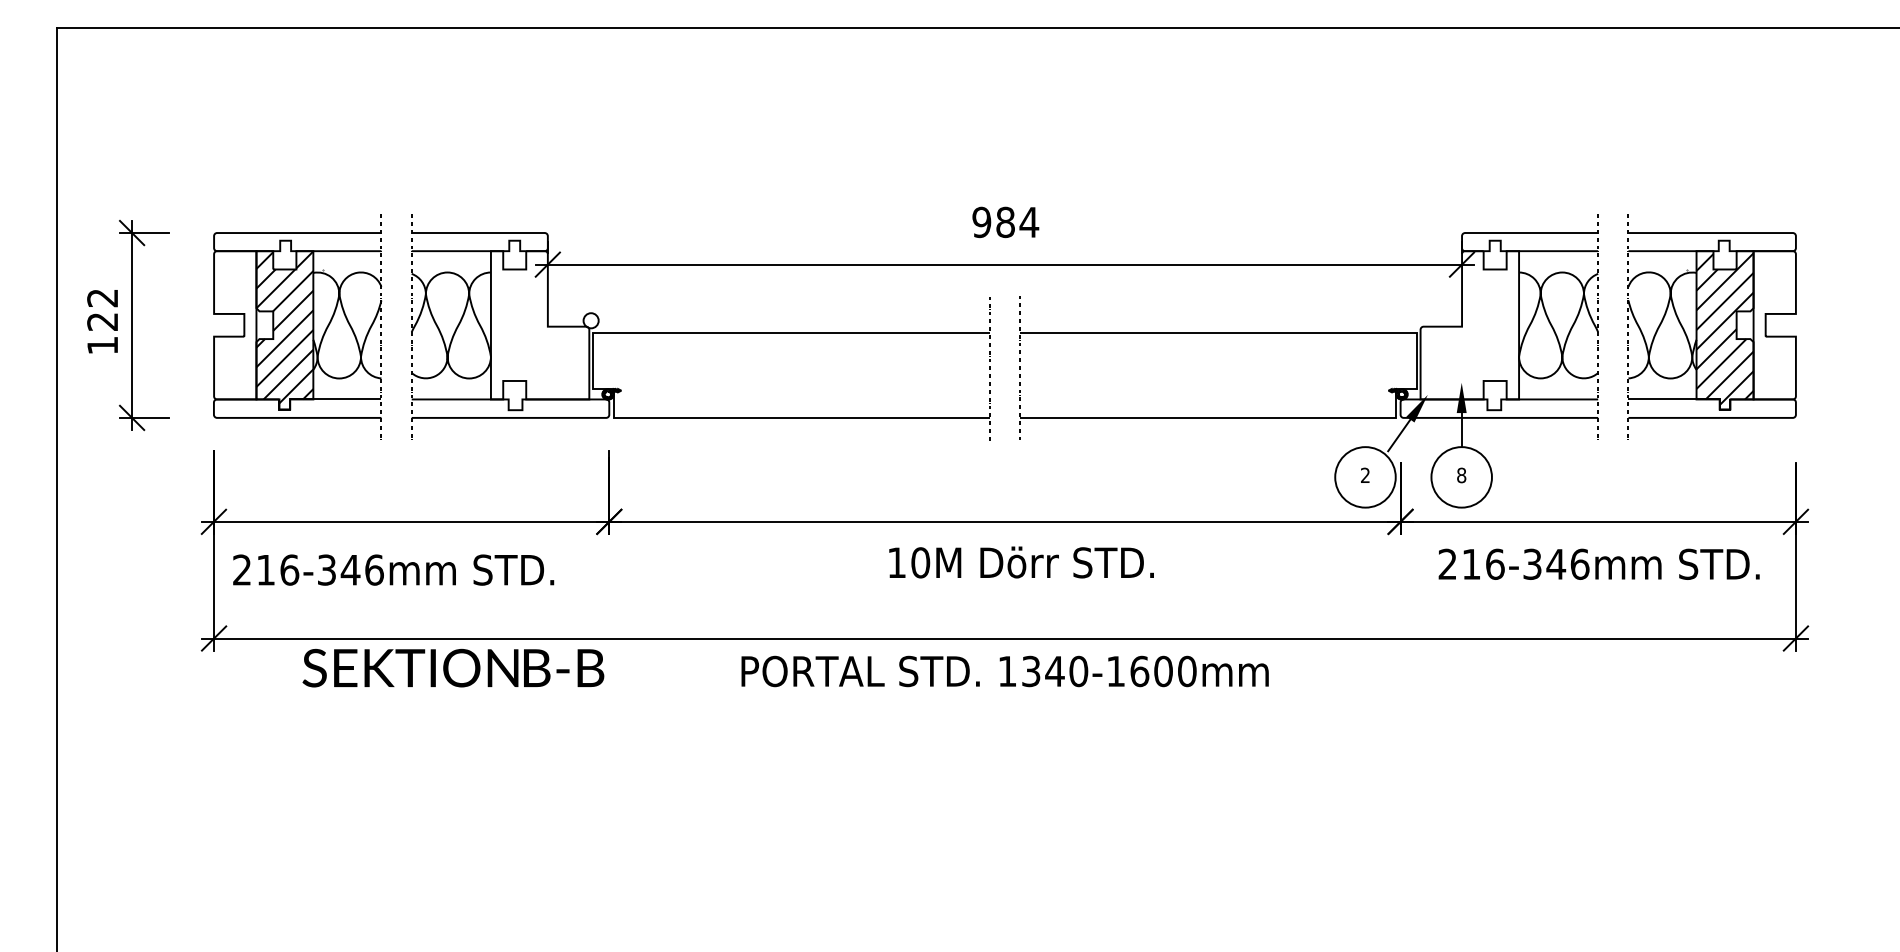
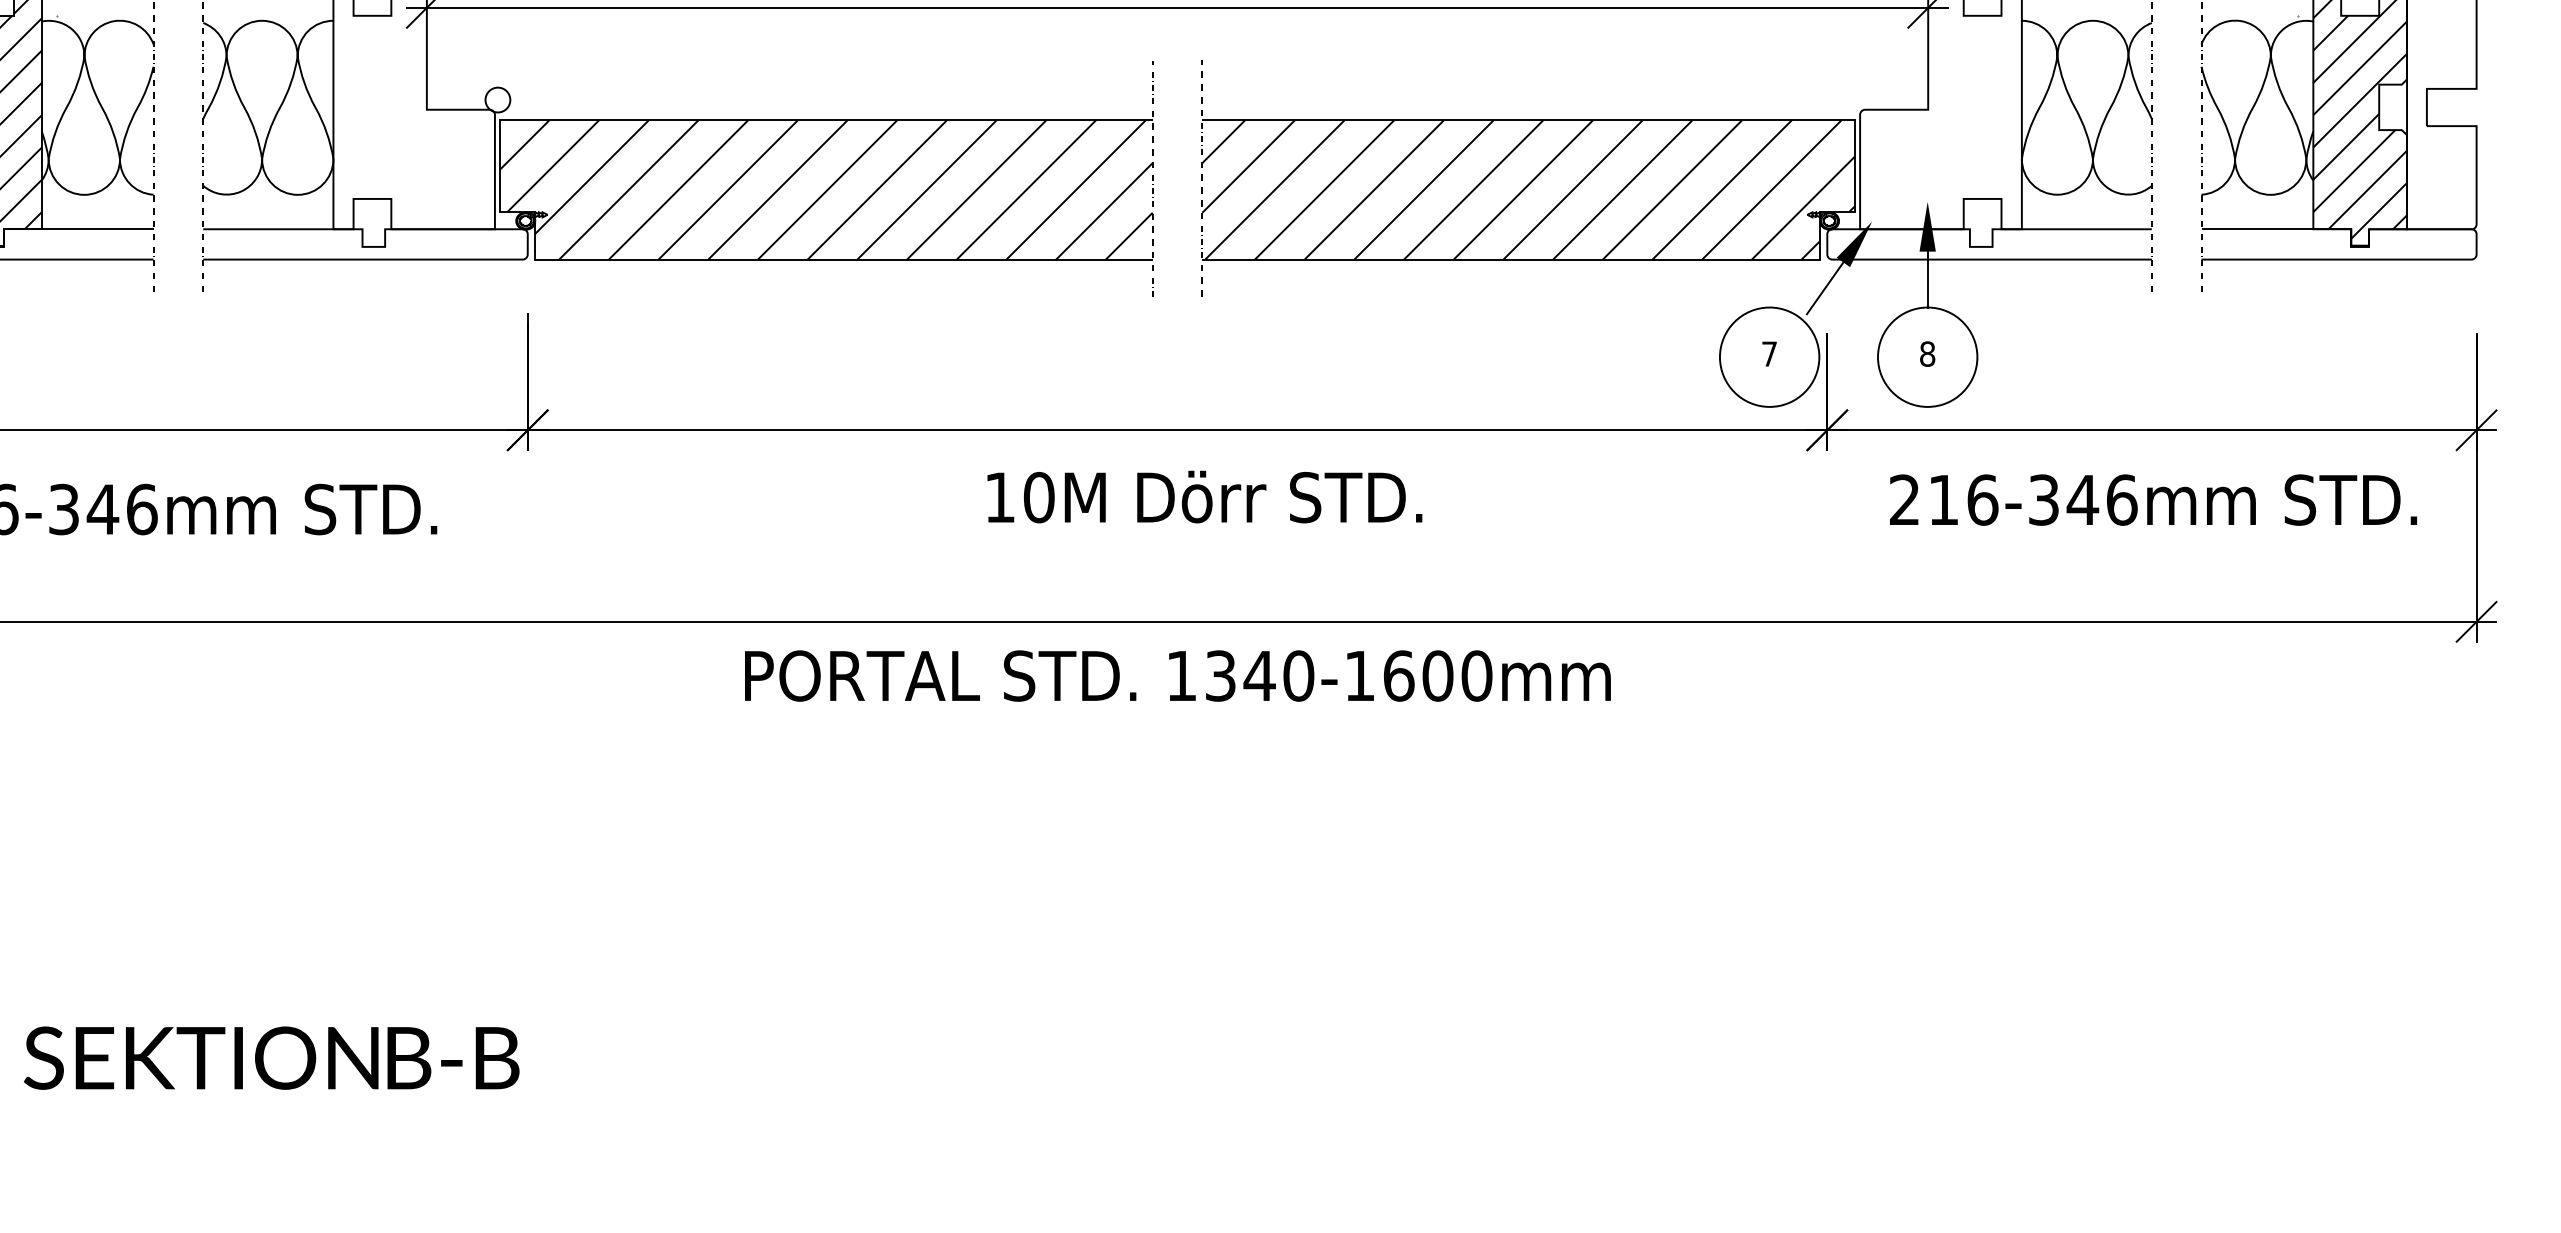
hatch: (790, 375) -> (825, 189), added
hatch: (1218, 375) -> (1528, 189), added
text: (1365, 474) -> (1769, 352), 2 -> 7
text: (453, 667) -> (271, 1057), moved

